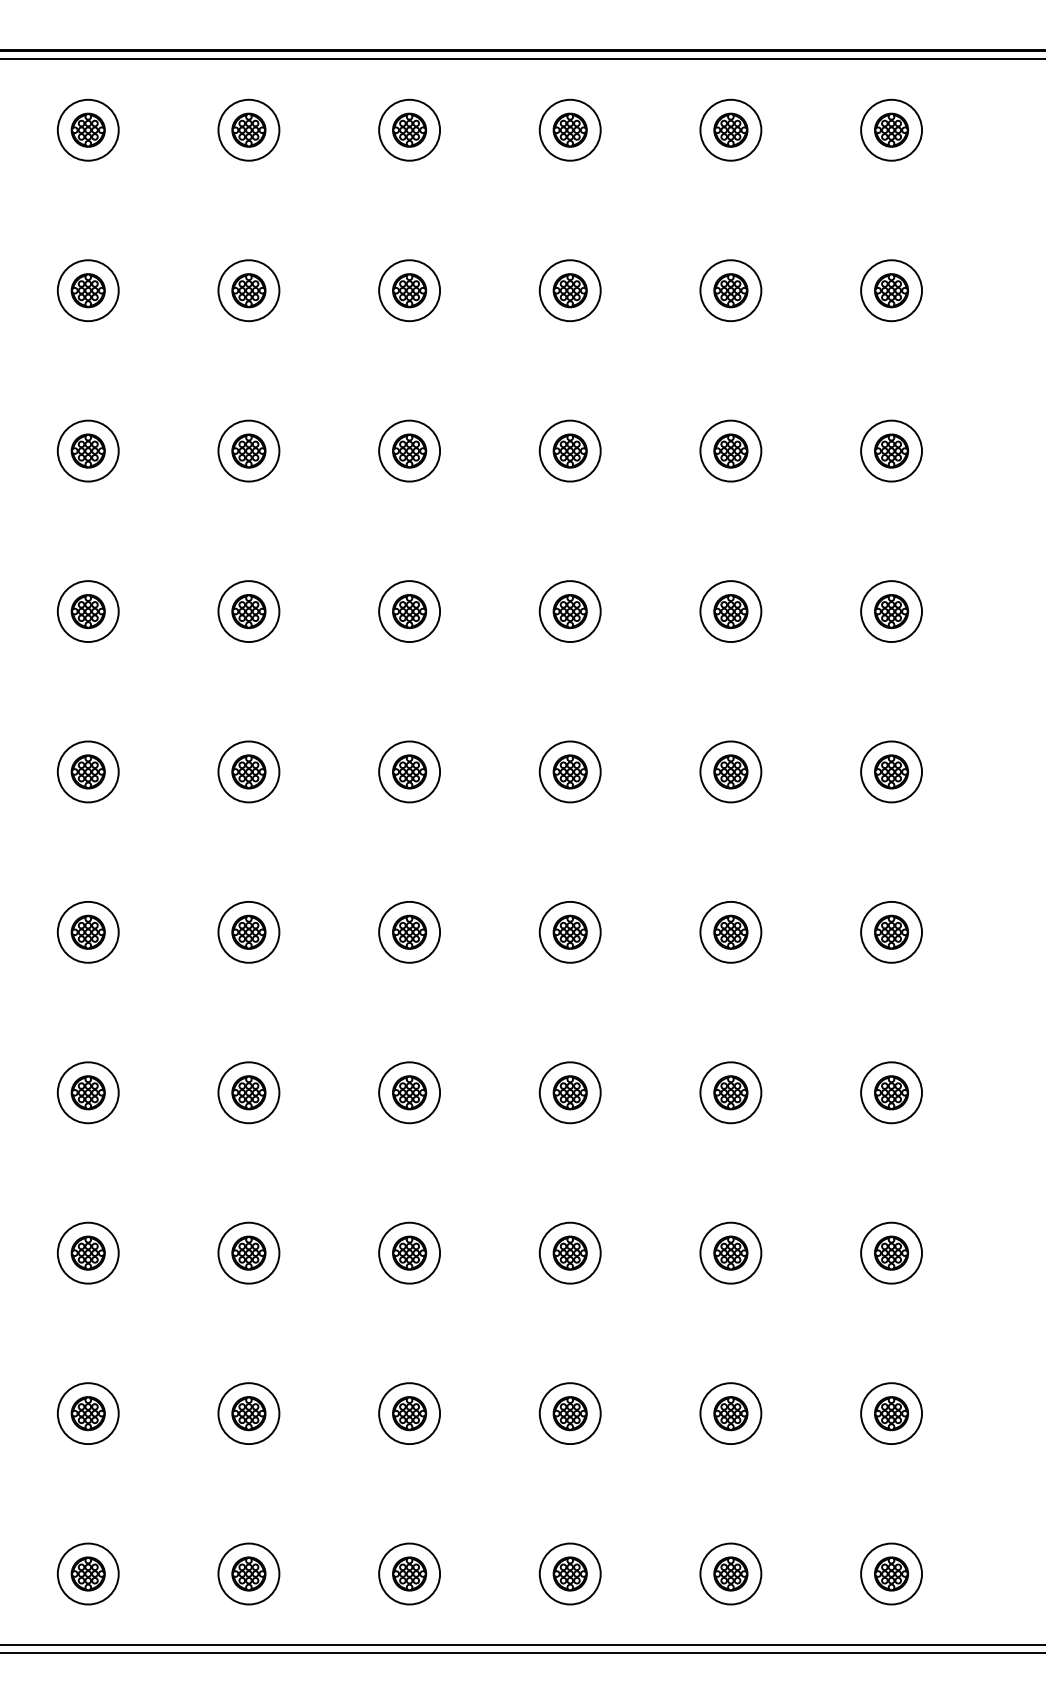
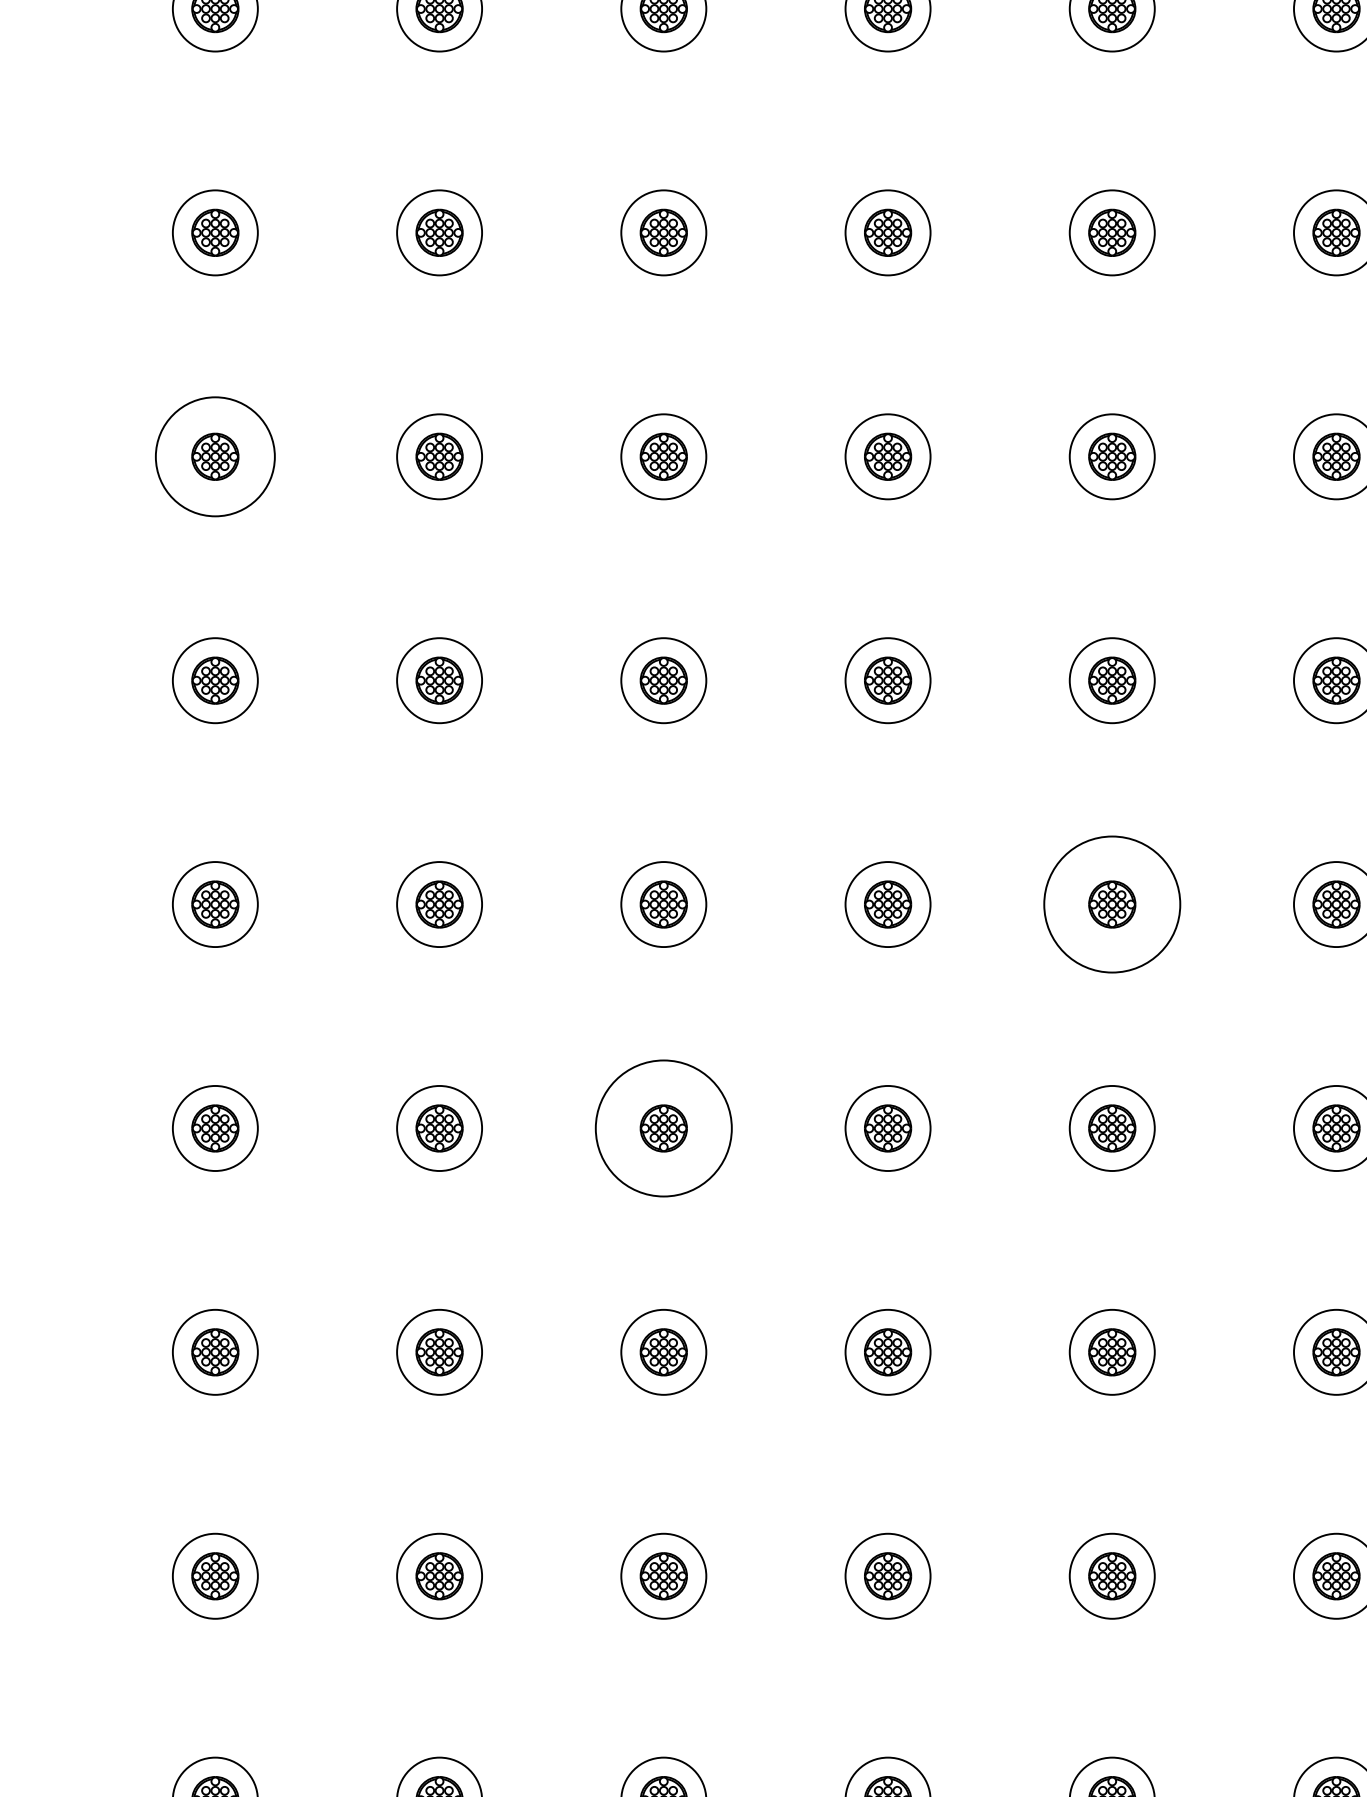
circle: (87, 611) -> (214, 456), size x1.4
circle: (730, 931) -> (1111, 903), size x1.6
circle: (409, 1092) -> (663, 1128), size x1.6

